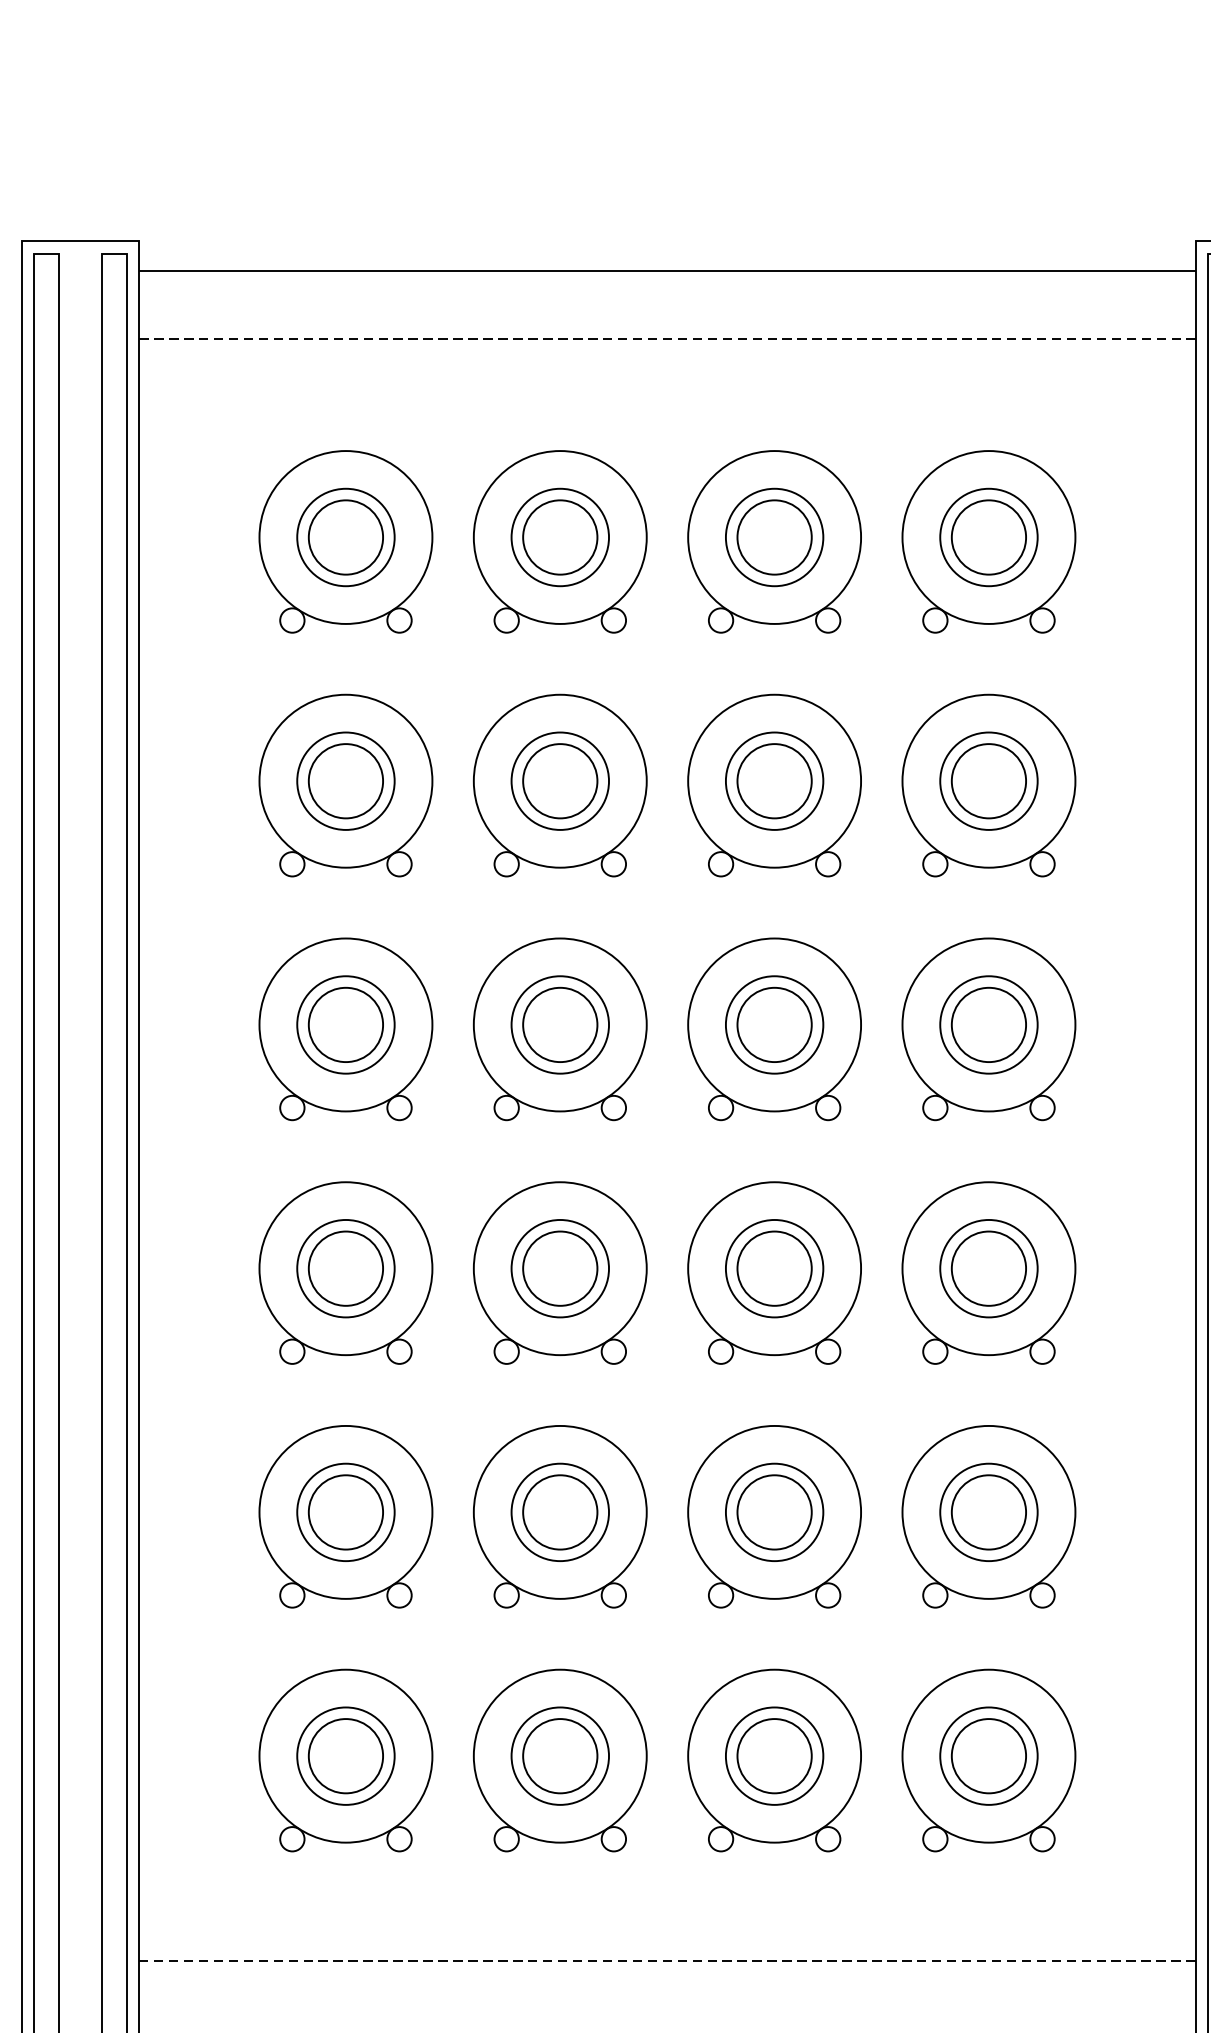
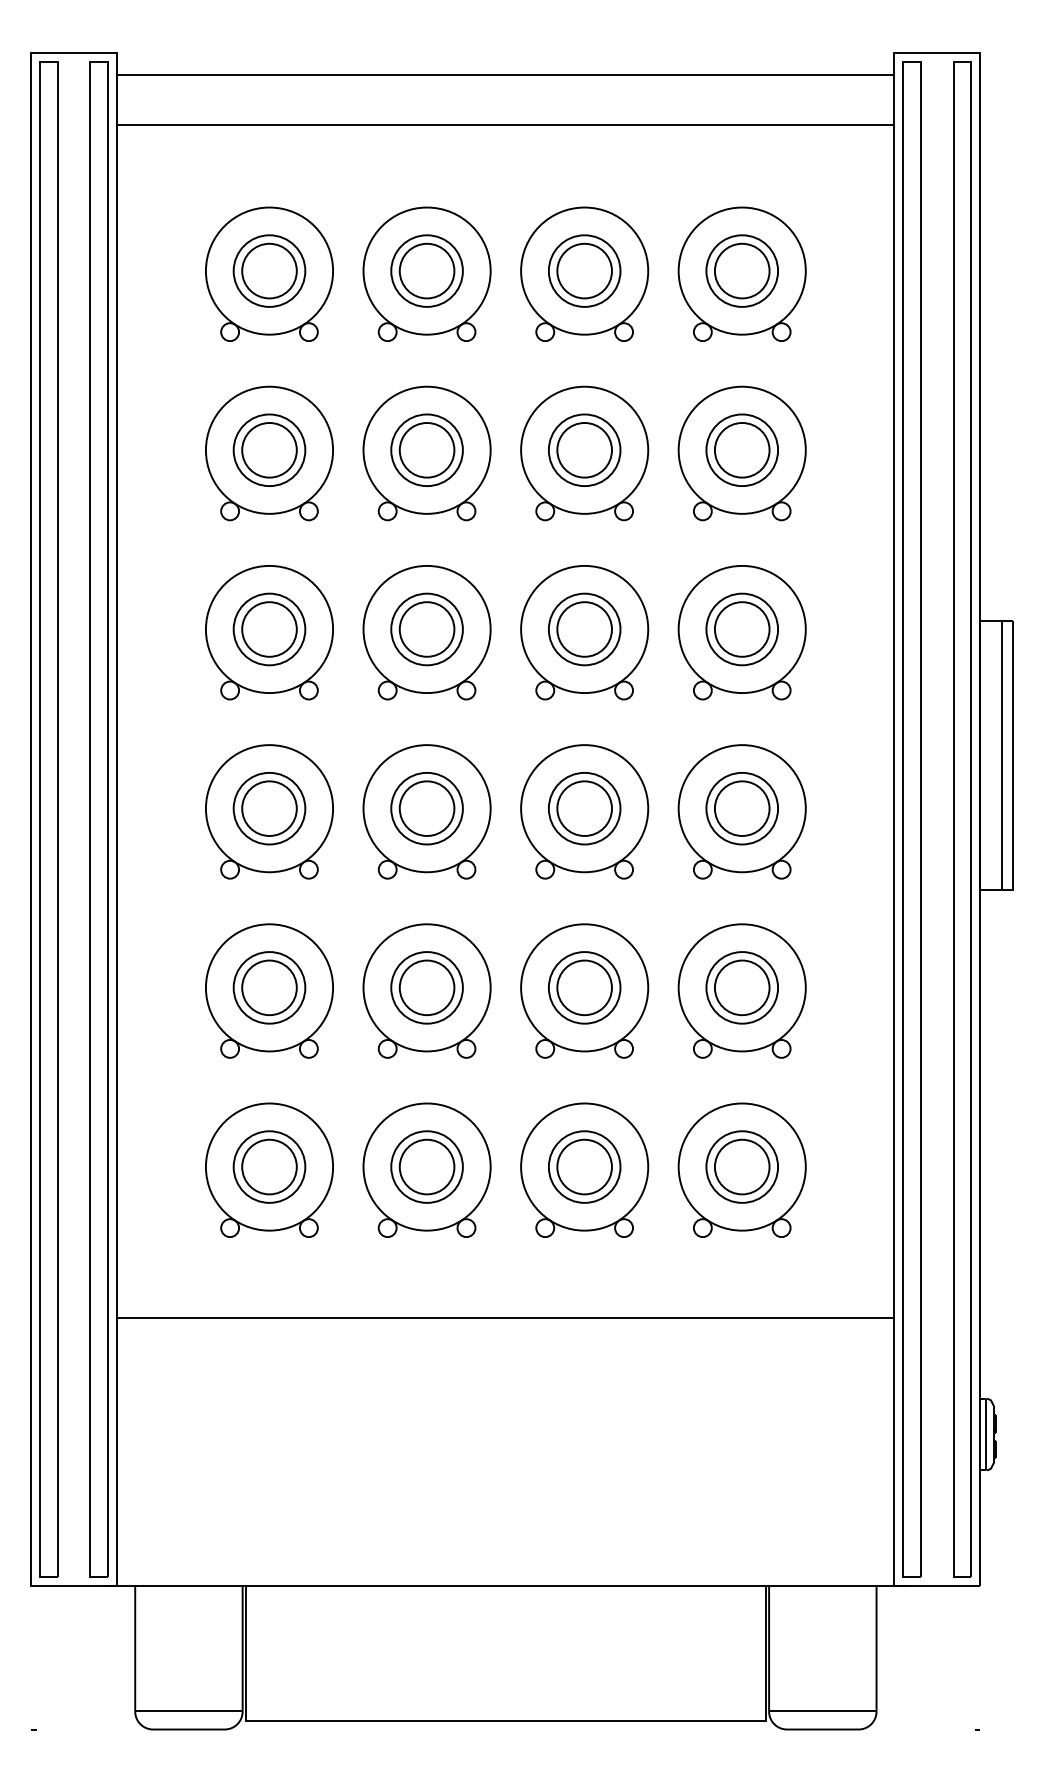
line: (666, 339) -> (505, 125), dashed -> solid
line: (666, 1960) -> (505, 1317), dashed -> solid

